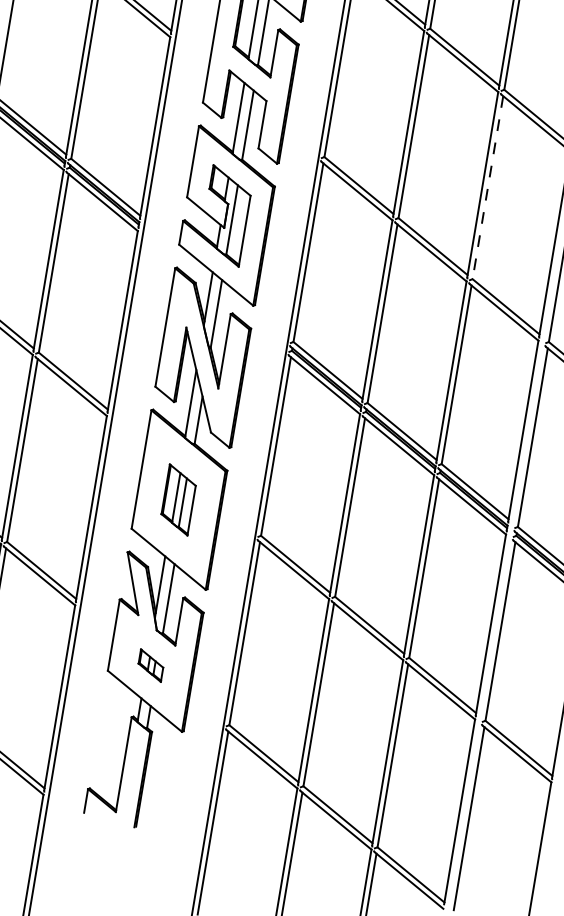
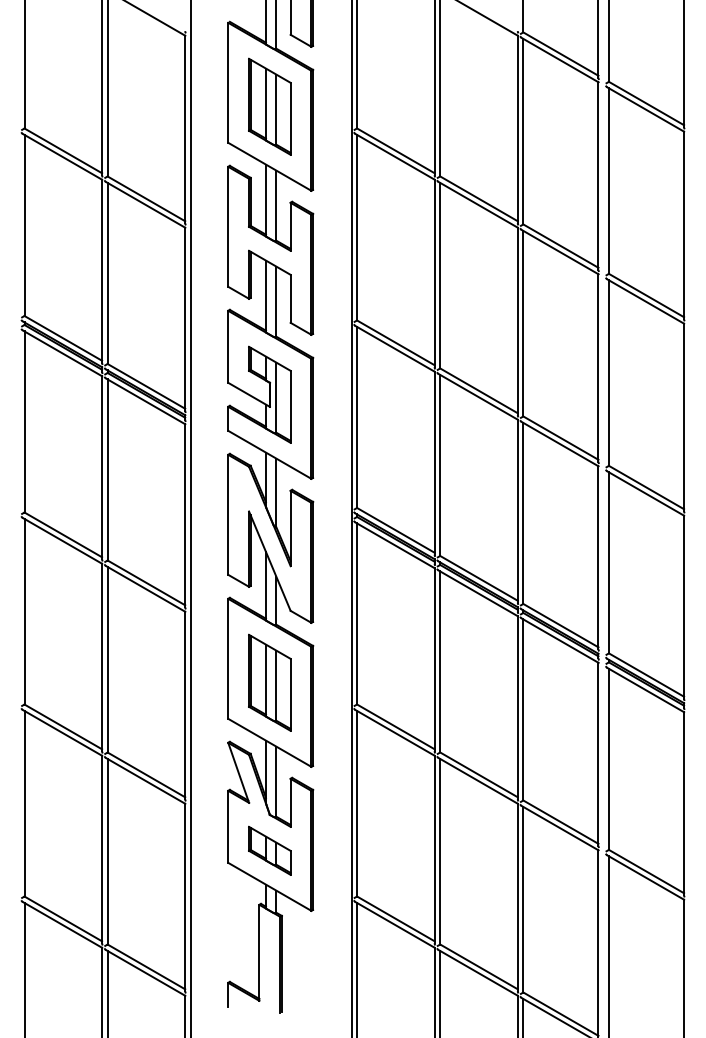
line: (488, 187) -> (523, 323), dashed -> solid
part: (178, 499) -> (269, 682), size x1.43
part: (150, 665) -> (269, 850), size x1.67

